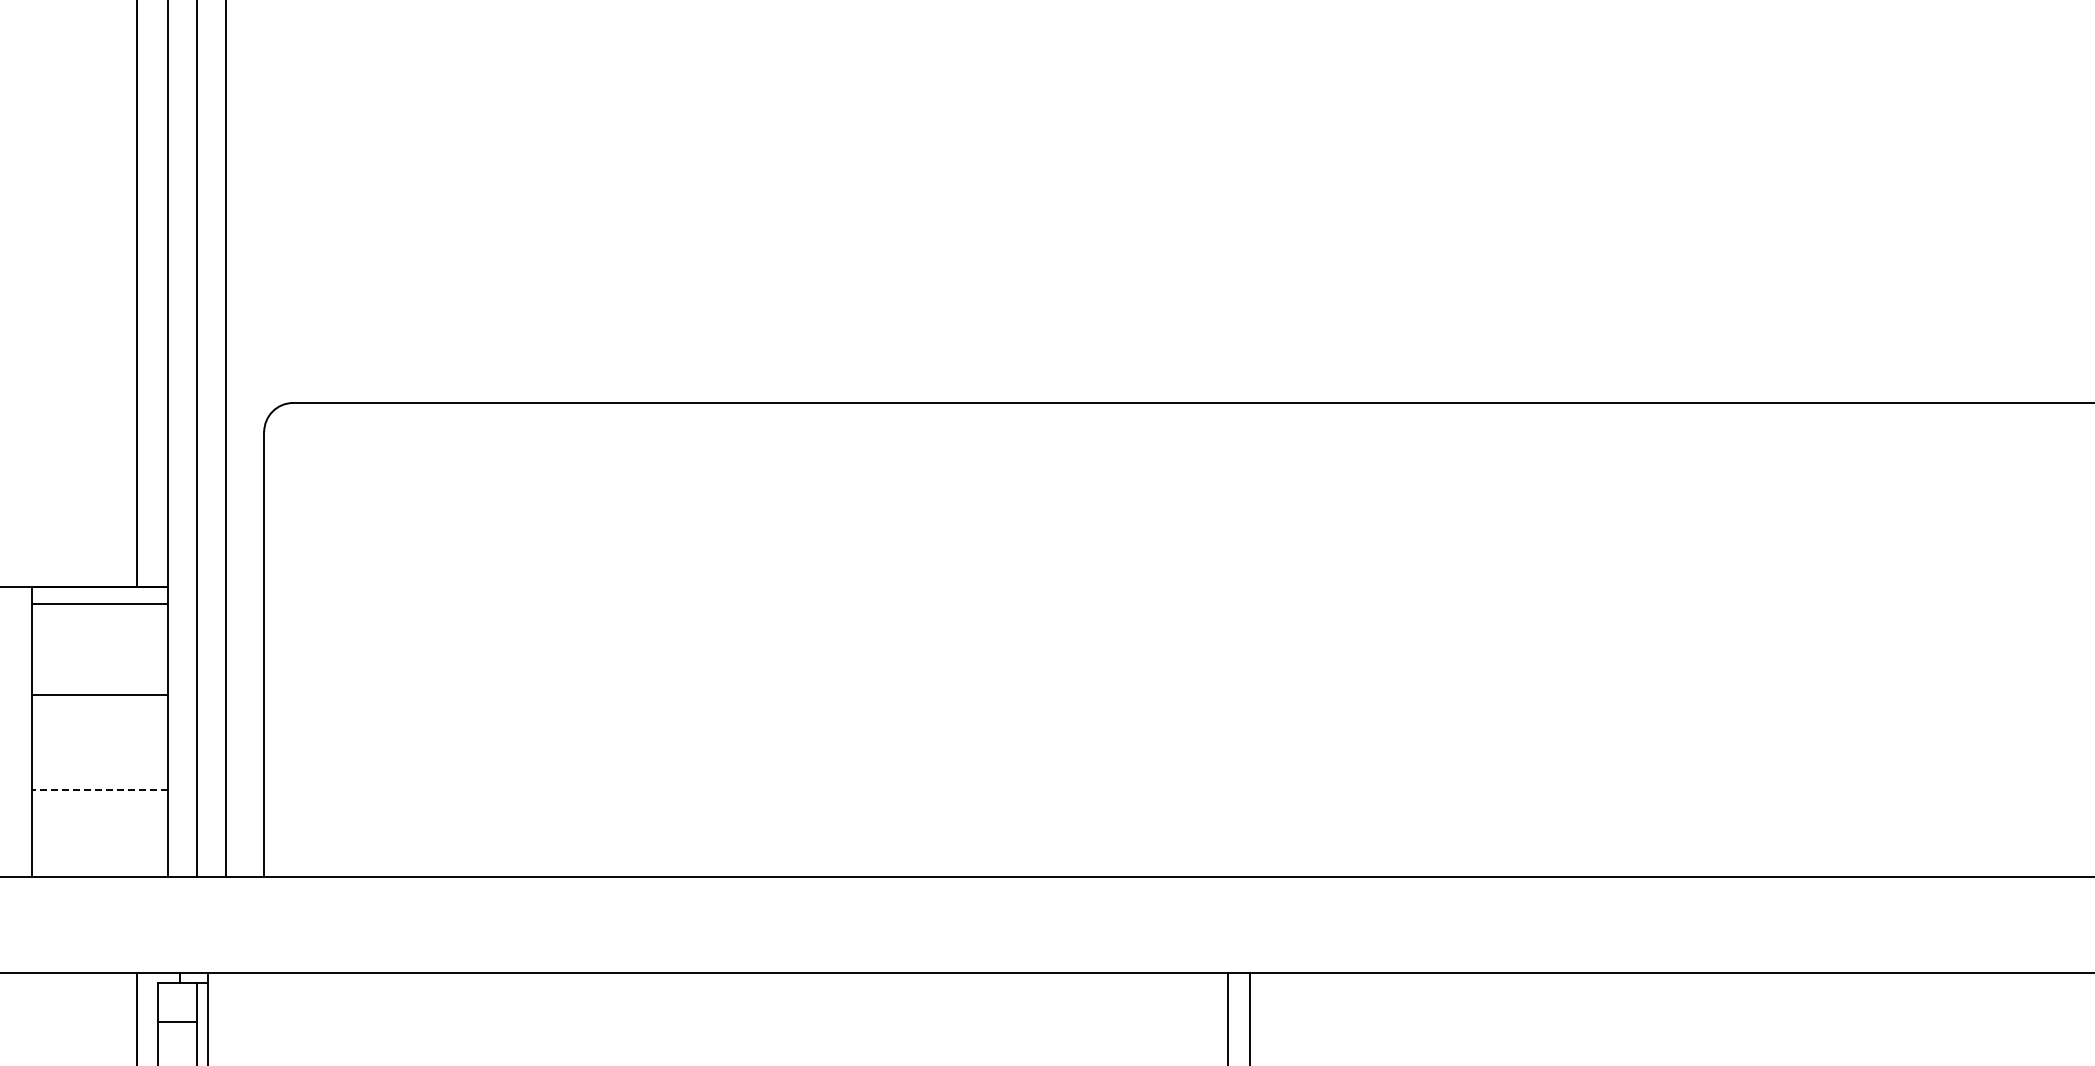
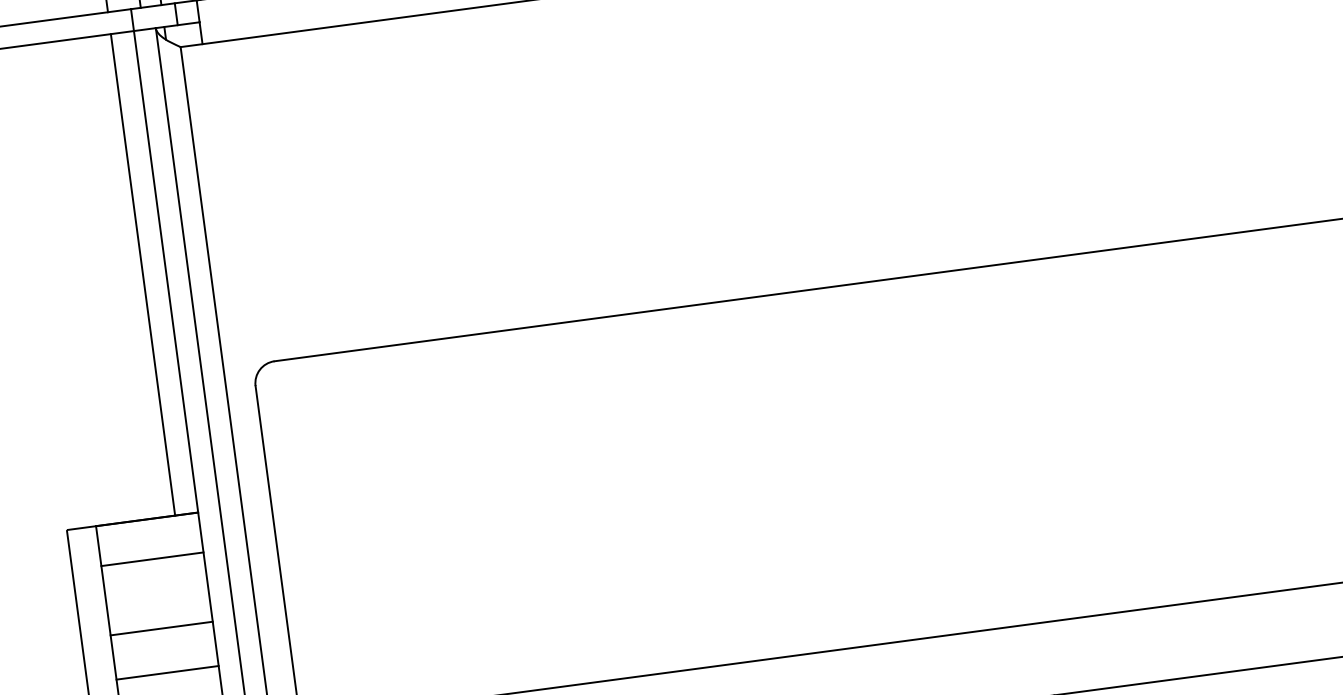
line: (99, 603) -> (152, 559), moved
line: (99, 695) -> (161, 628), moved
line: (99, 789) -> (167, 672), dashed -> solid

